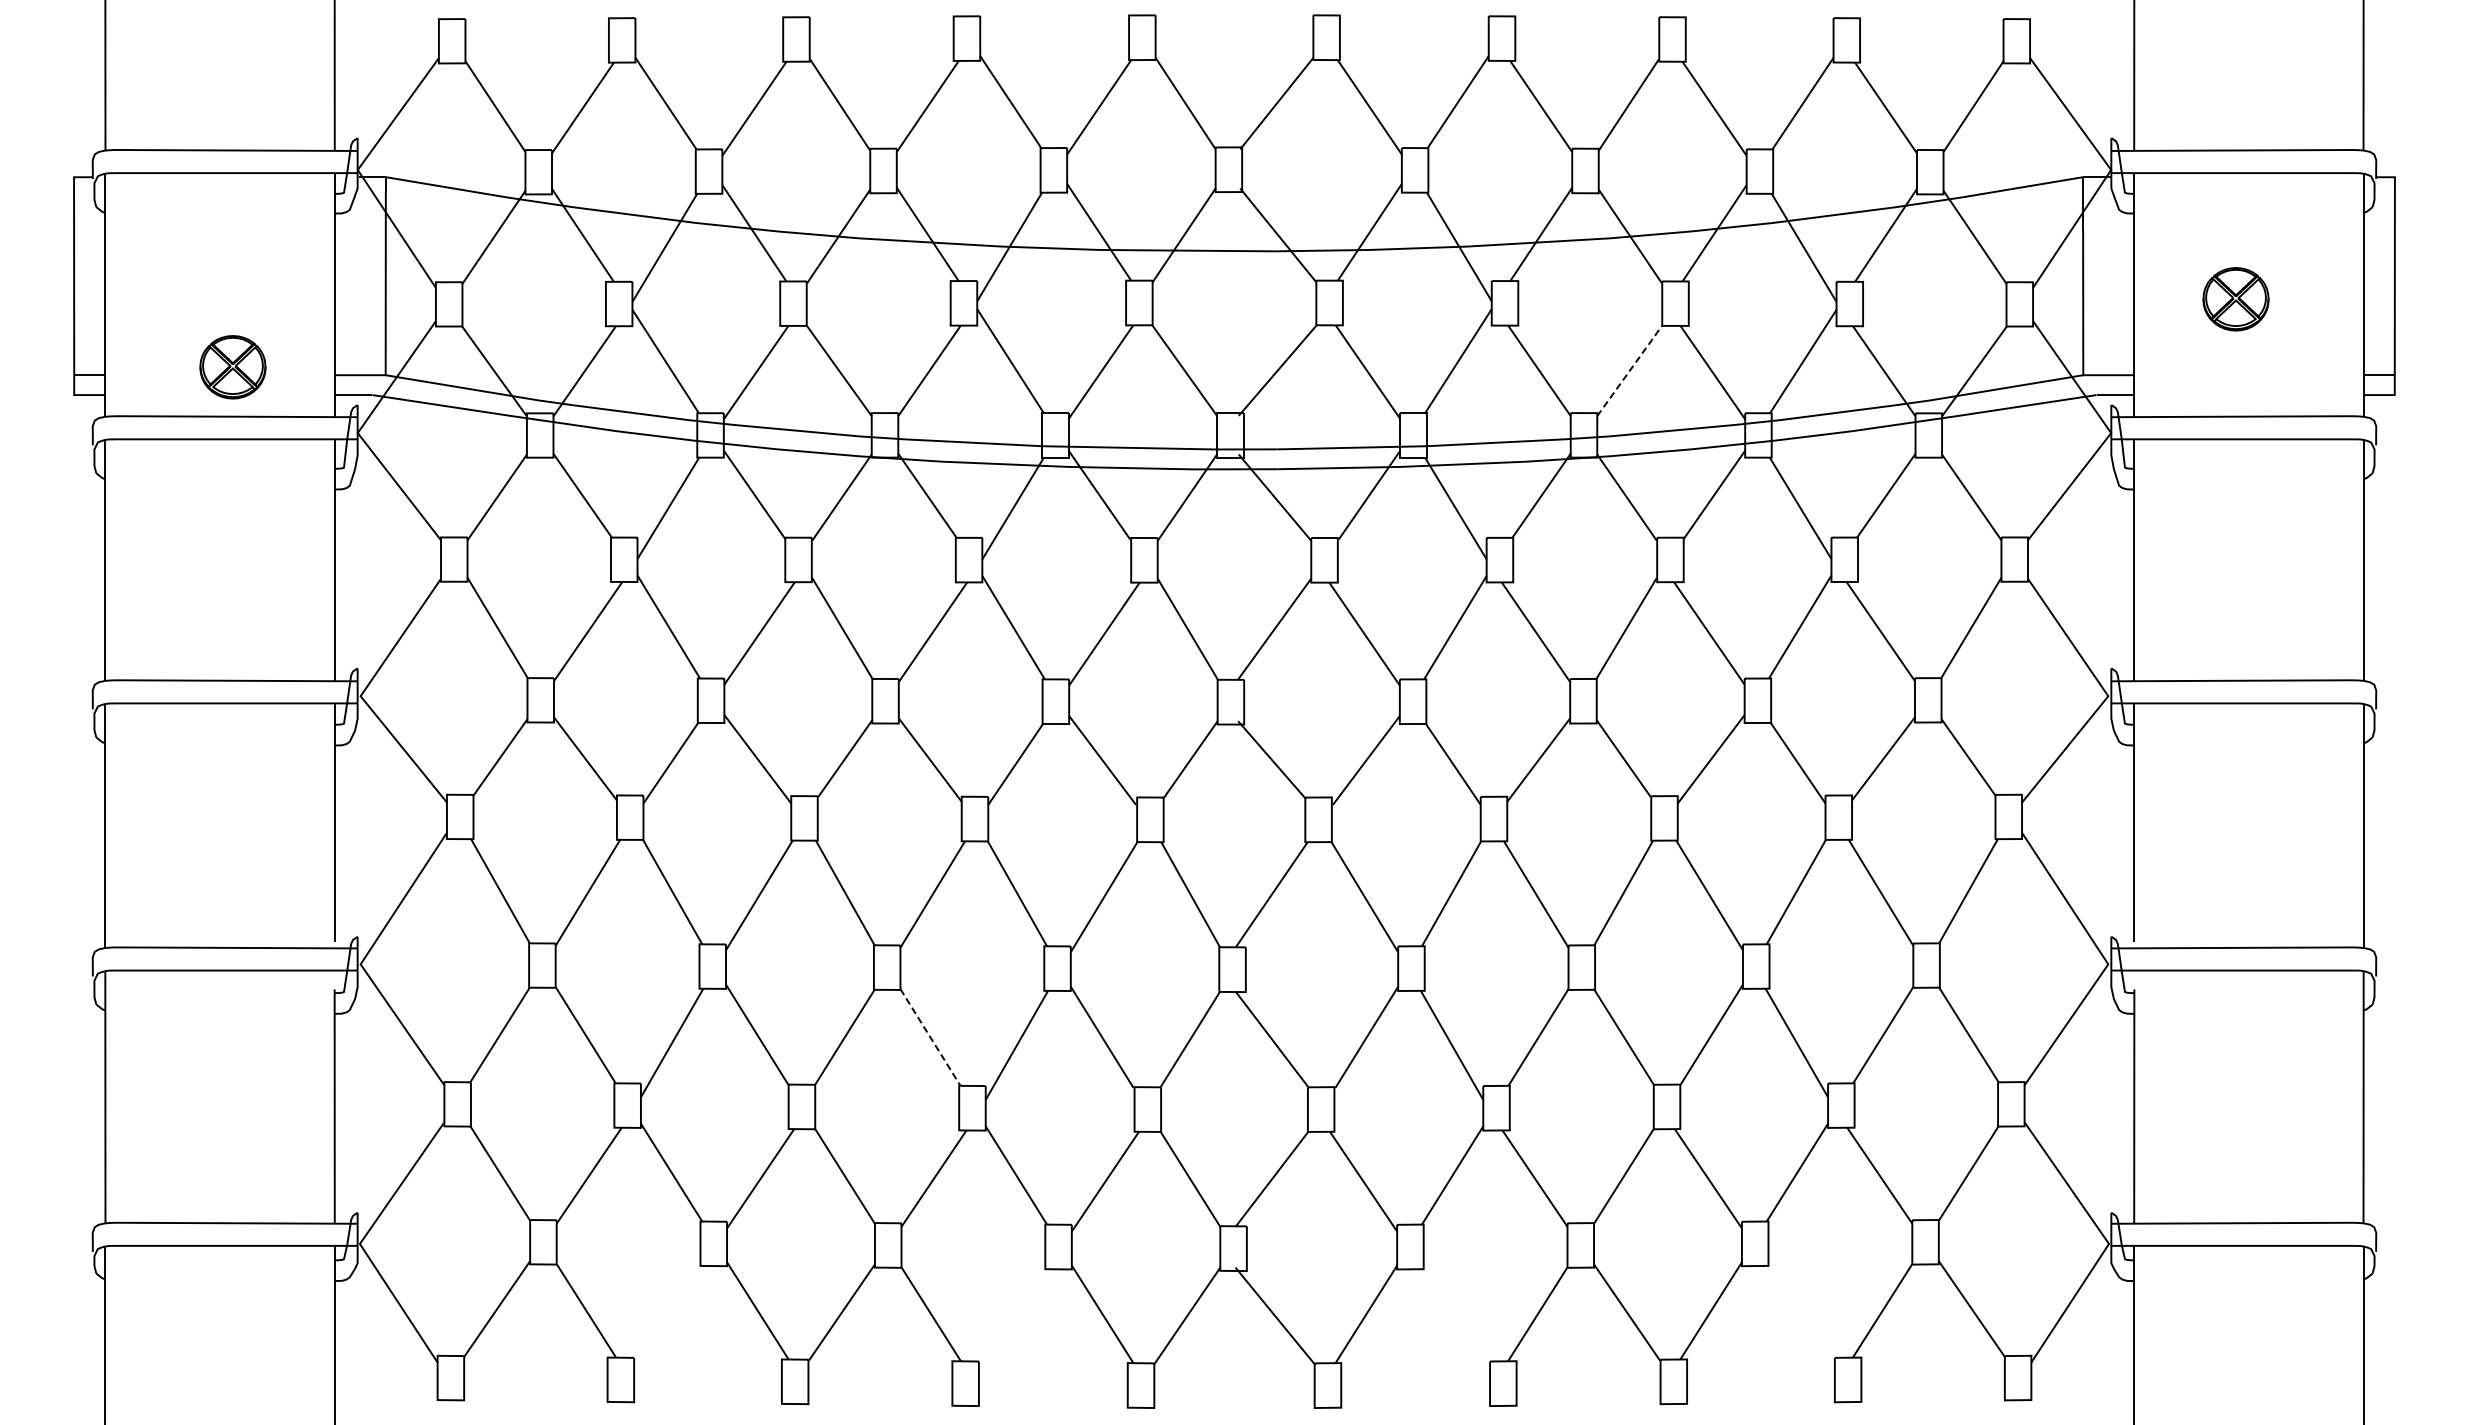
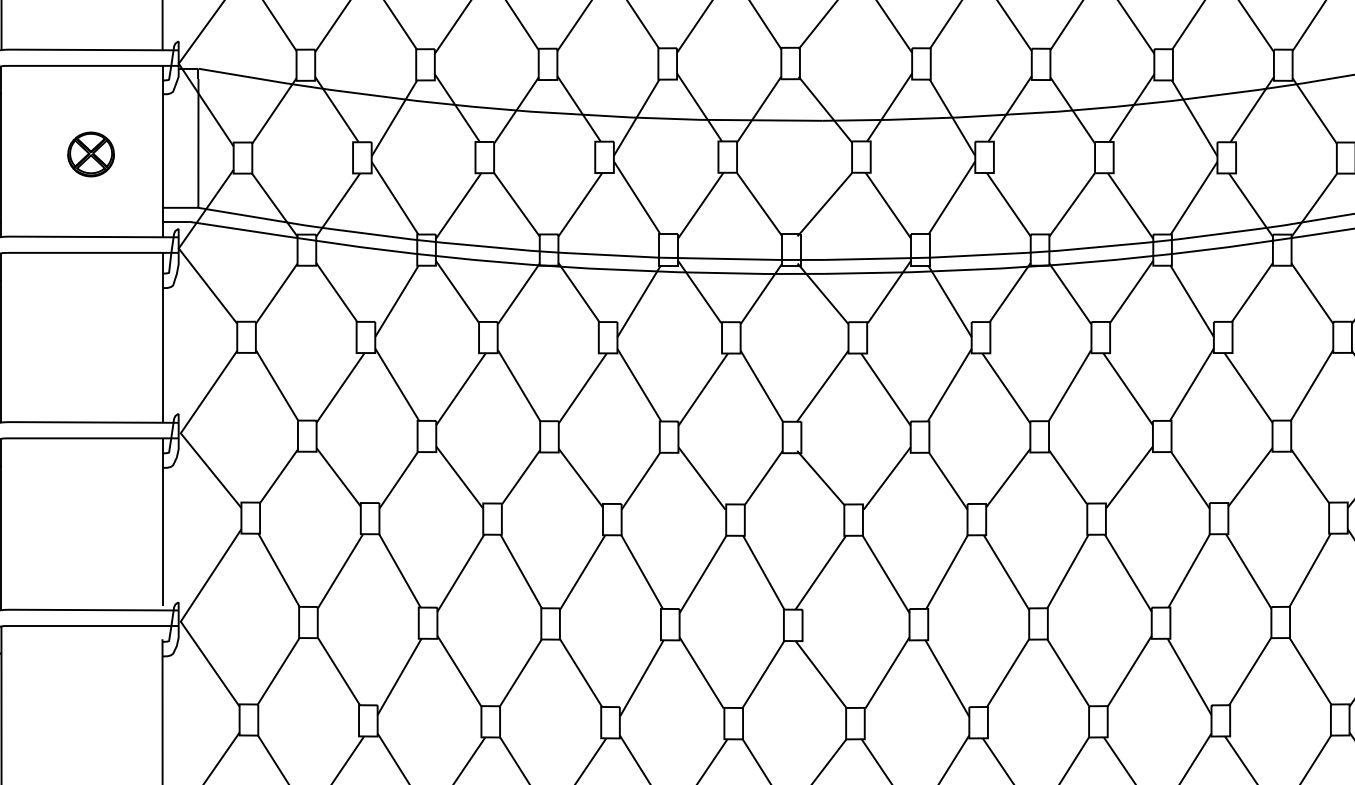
part: (232, 367) -> (90, 154), moved
line: (1629, 371) -> (1072, 205), dashed -> solid
line: (930, 1037) -> (581, 673), dashed -> solid

